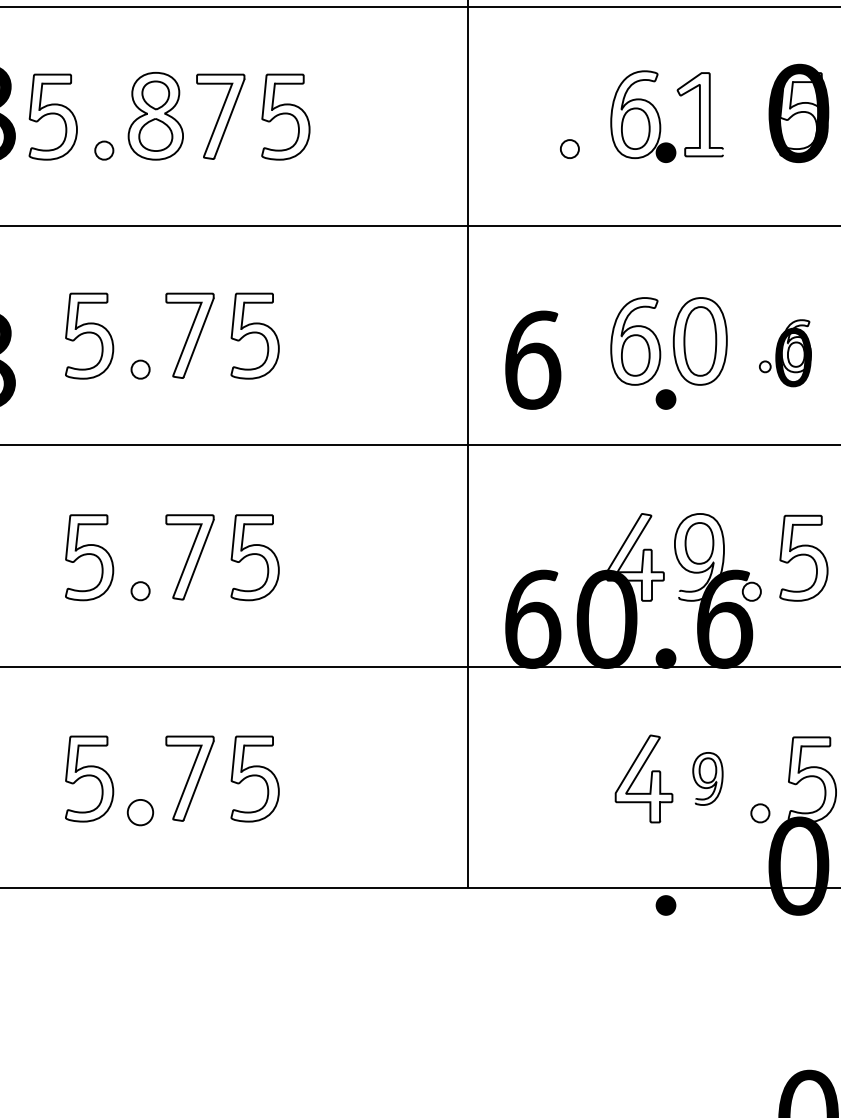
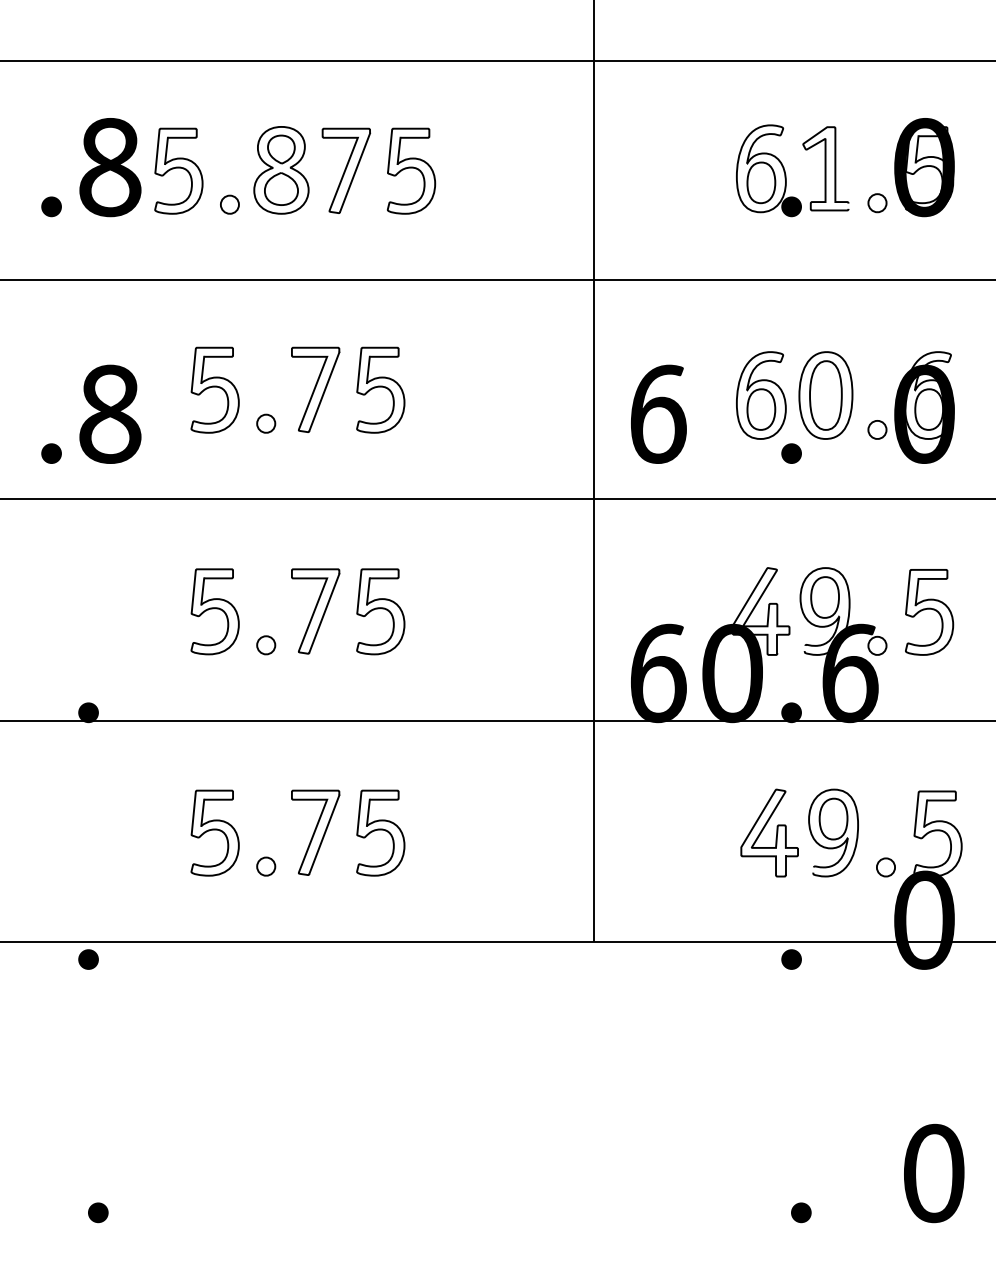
part: (569, 149) -> (877, 203), moved
part: (784, 353) -> (910, 407), size x1.67
part: (707, 778) -> (833, 832), size x1.67
part: (140, 812) -> (266, 866), size x0.71

